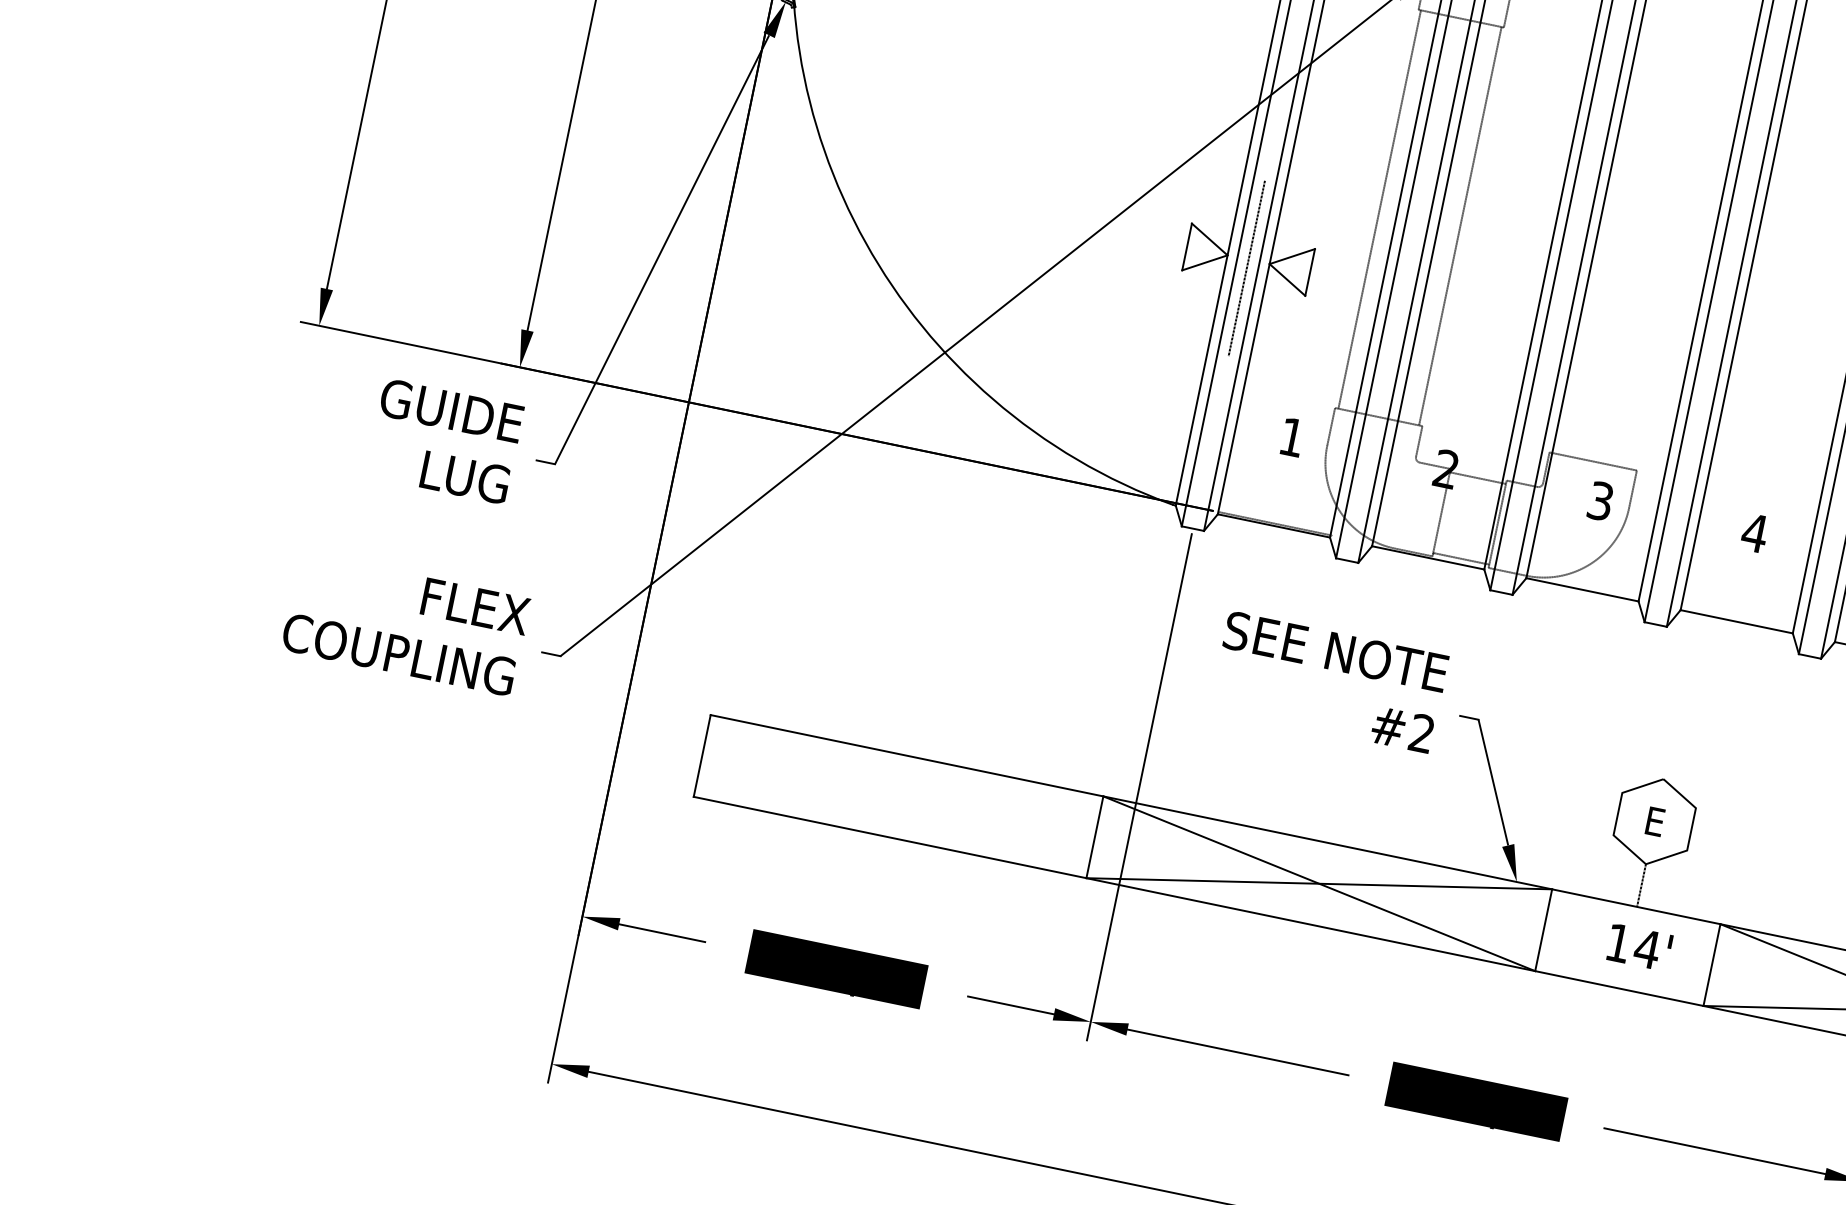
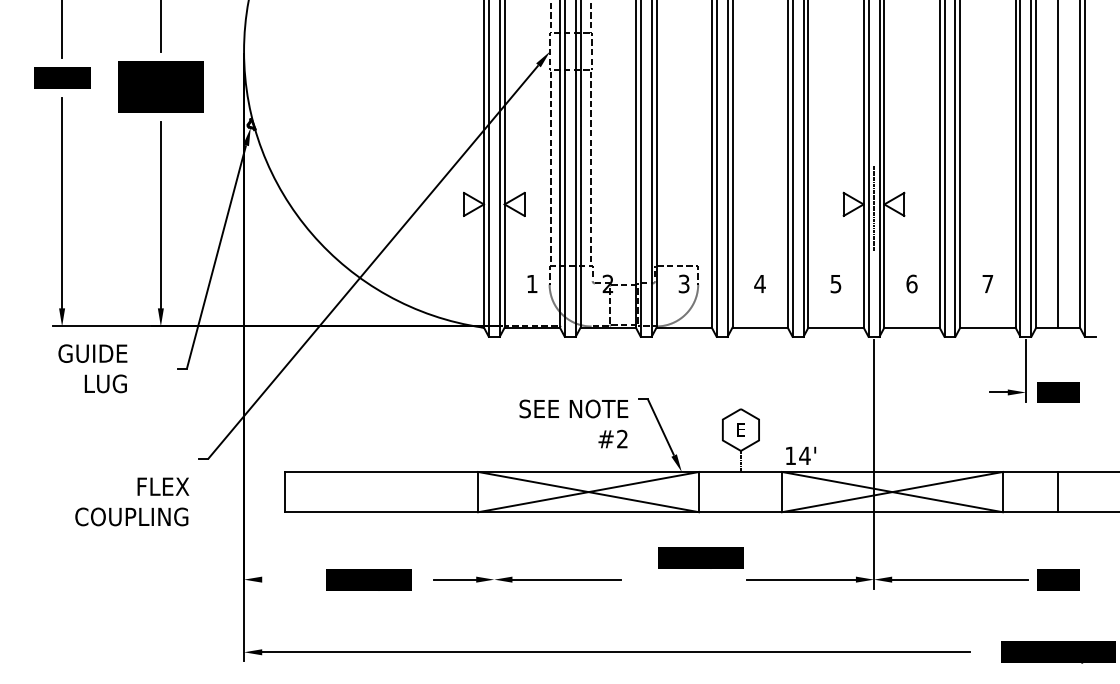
line: (1247, 268) -> (494, 208), removed
text: (444, 440) -> (92, 368), moved
text: (406, 623) -> (132, 501), moved
text: (1329, 681) -> (573, 423), moved
line: (1139, 786) -> (494, 463), removed
line: (662, 932) -> (283, 579), removed
text: (1640, 946) -> (801, 455), moved
text: (1475, 1101) -> (700, 557), moved

